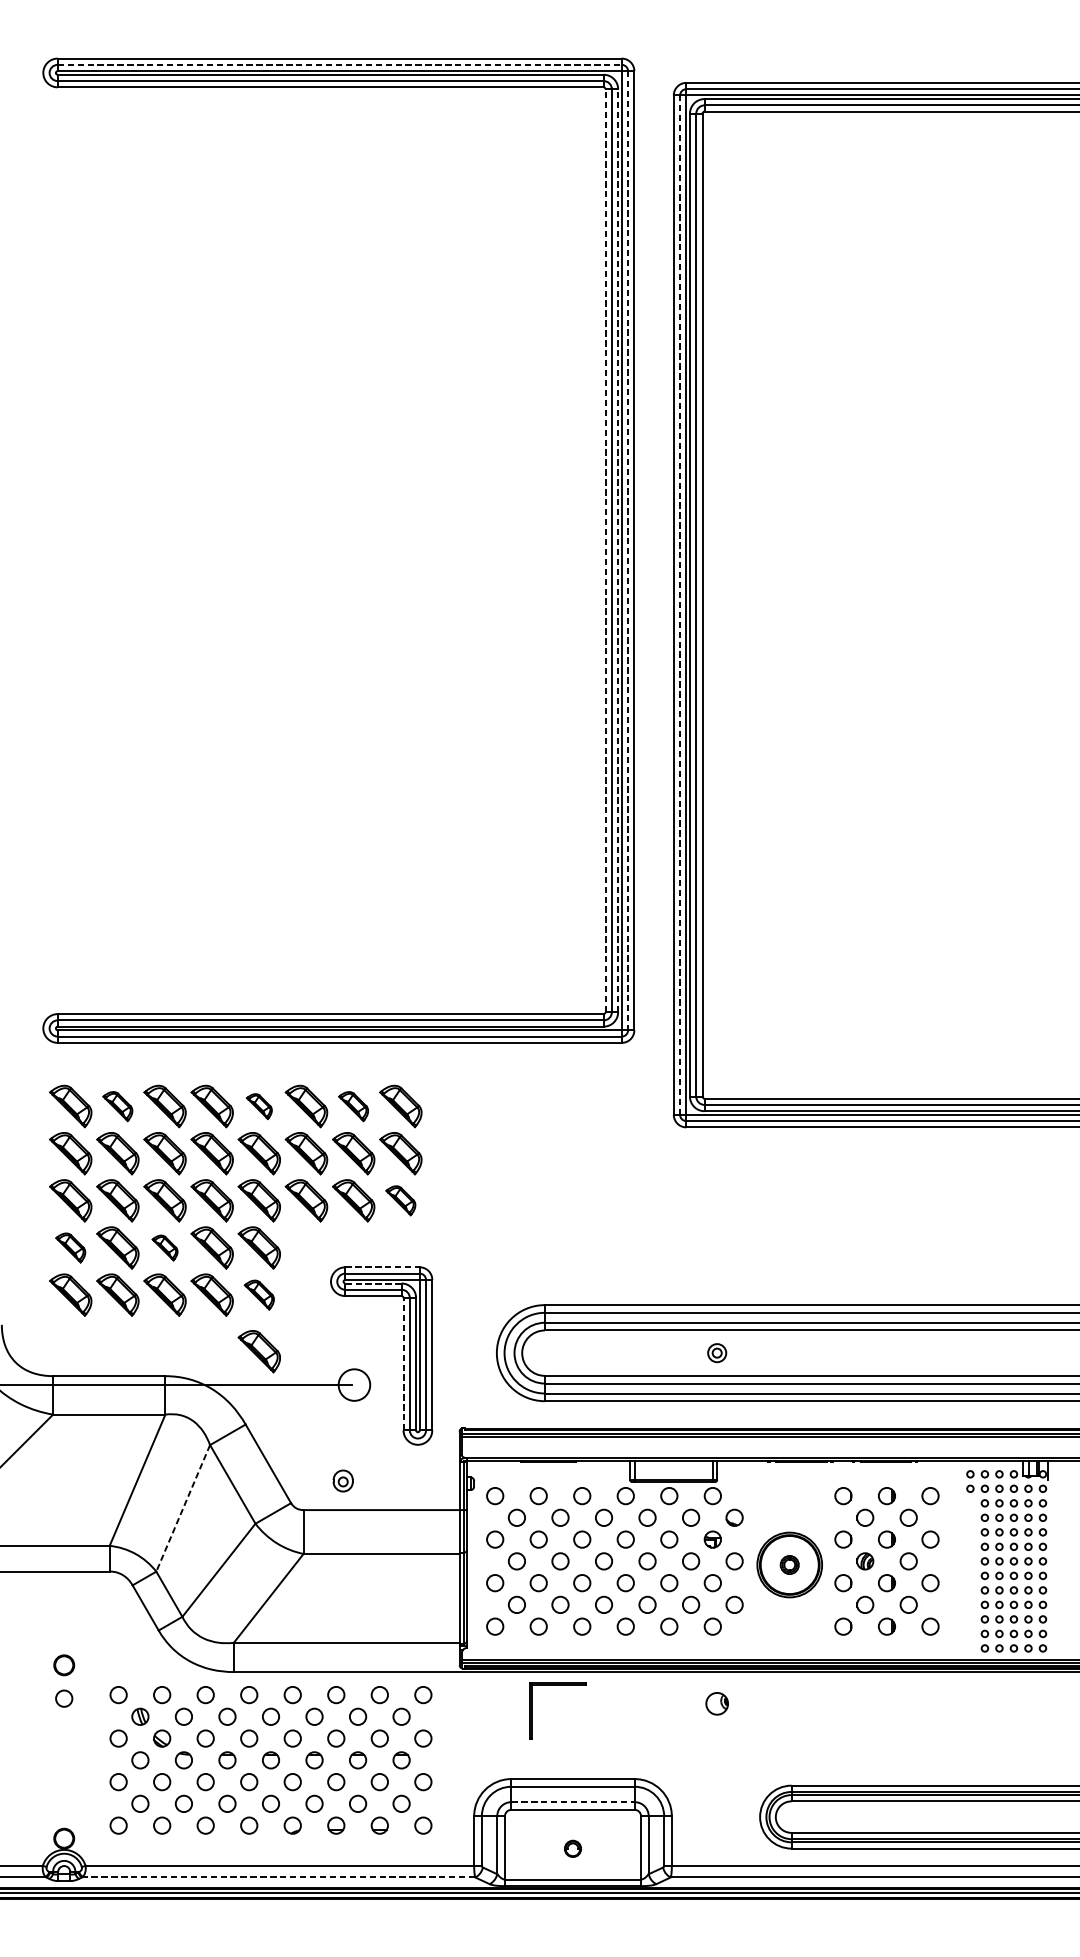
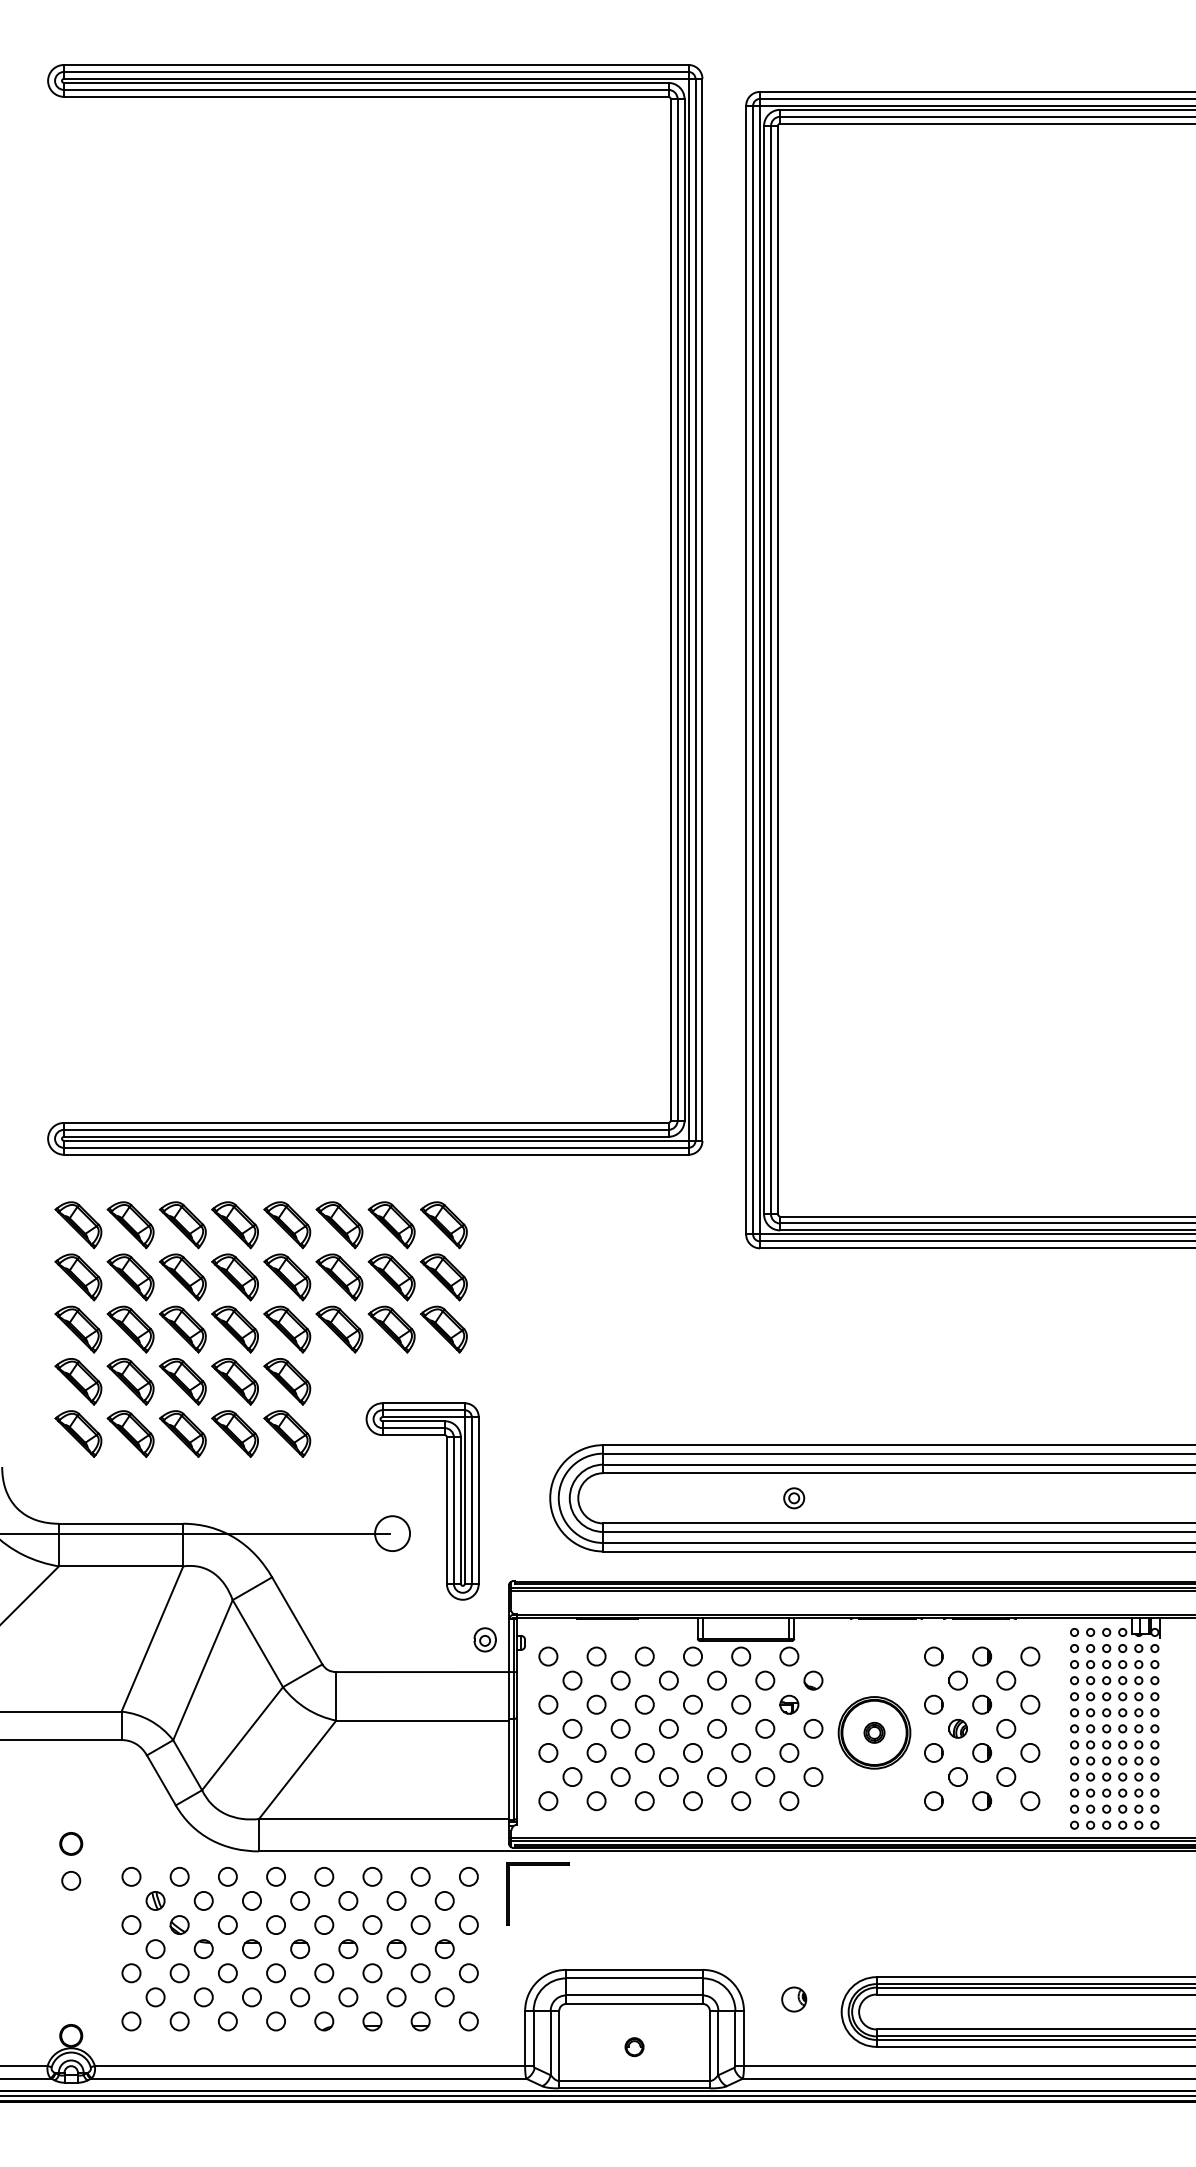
line: (339, 64) -> (376, 71), dashed -> solid
line: (605, 550) -> (670, 609), dashed -> solid
line: (618, 550) -> (684, 609), dashed -> solid
line: (628, 550) -> (695, 609), dashed -> solid
line: (680, 604) -> (753, 669), dashed -> solid
part: (117, 1106) -> (130, 1225), size x1.43
part: (259, 1106) -> (287, 1225), size x1.67
part: (353, 1106) -> (391, 1225), size x1.43
part: (400, 1200) -> (443, 1329), size x1.43
part: (70, 1247) -> (78, 1381), size x1.43
part: (164, 1247) -> (182, 1381), size x1.67
line: (383, 1267) -> (424, 1403), dashed -> solid
line: (373, 1283) -> (413, 1421), dashed -> solid
part: (259, 1294) -> (287, 1433), size x1.43
part: (259, 1351) -> (287, 1496), removed
line: (403, 1364) -> (446, 1510), dashed -> solid
part: (342, 1480) -> (484, 1639), moved
line: (182, 1508) -> (202, 1670), dashed -> solid
part: (970, 1575) -> (1074, 1744), added
part: (557, 1684) -> (537, 1865), moved
part: (717, 1703) -> (794, 1999), moved
line: (573, 1802) -> (635, 1995), dashed -> solid
line: (278, 1877) -> (308, 2078), dashed -> solid

